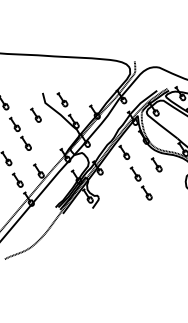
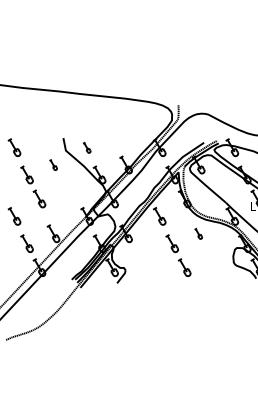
part: (61, 99) -> (86, 147), size x0.6
part: (35, 114) -> (53, 164), size x0.6
part: (156, 164) -> (198, 233), size x0.6

